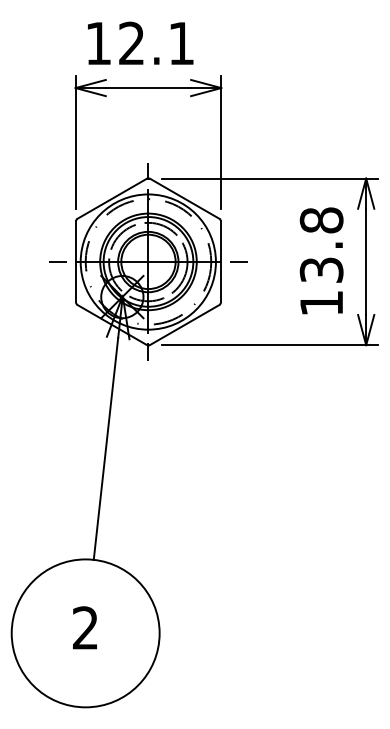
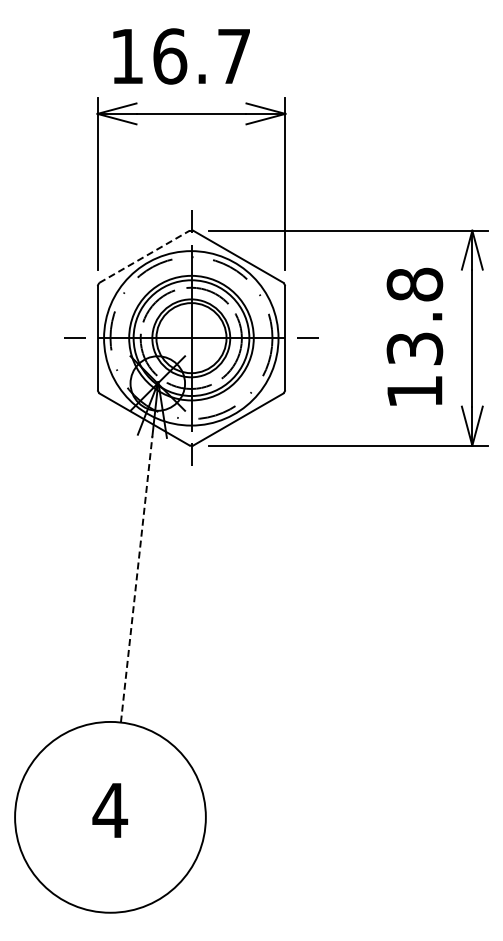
text: (156, 43) -> (201, 56), 12.1 -> 16.7
line: (112, 198) -> (144, 256), solid -> dashed
line: (105, 448) -> (136, 579), solid -> dashed
text: (85, 627) -> (110, 809), 2 -> 4

